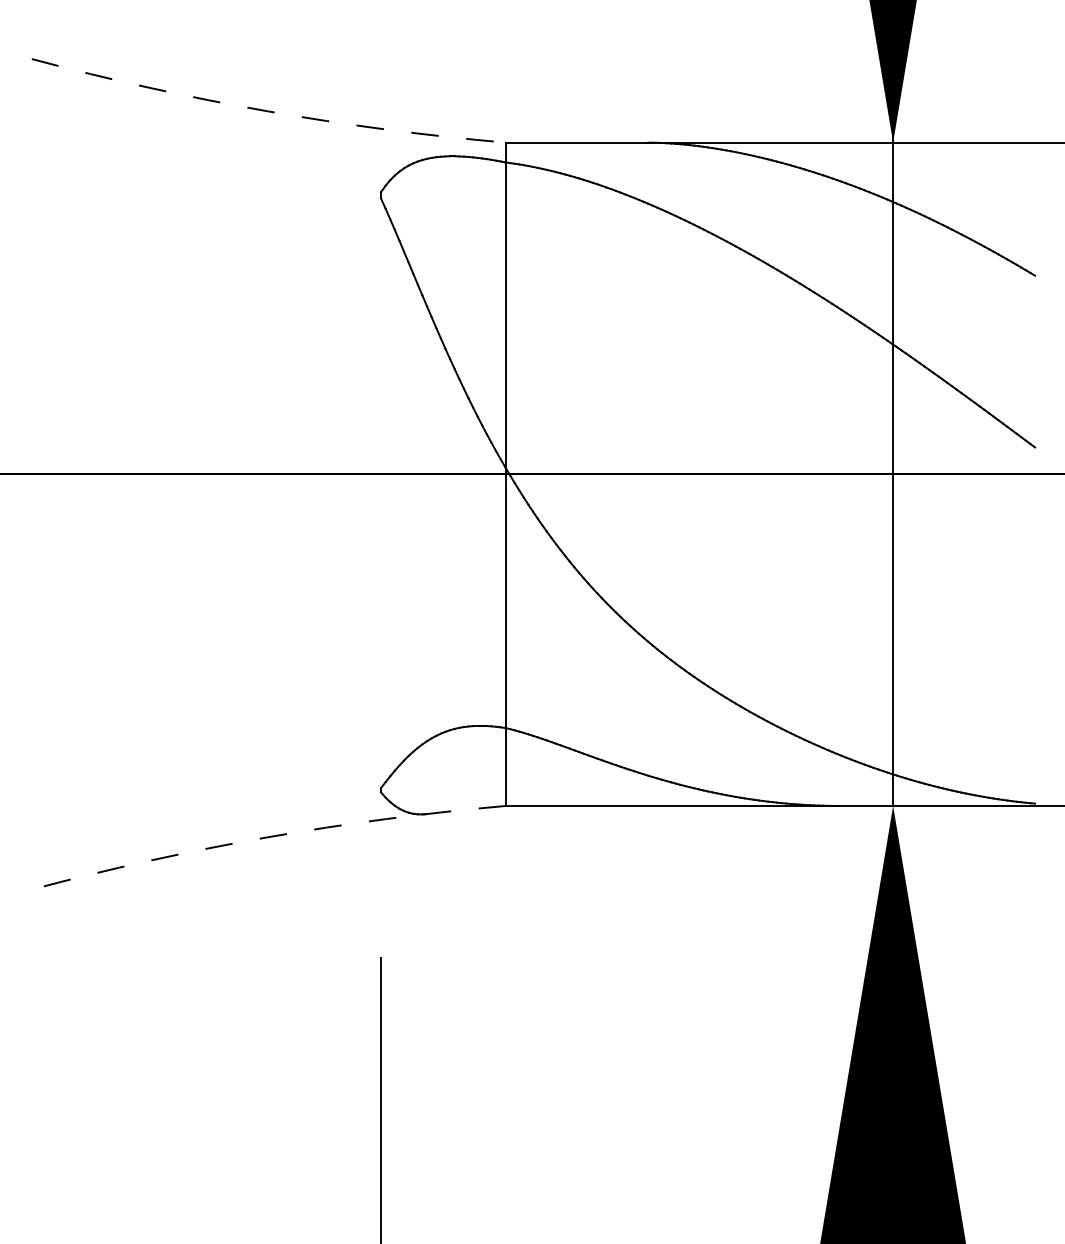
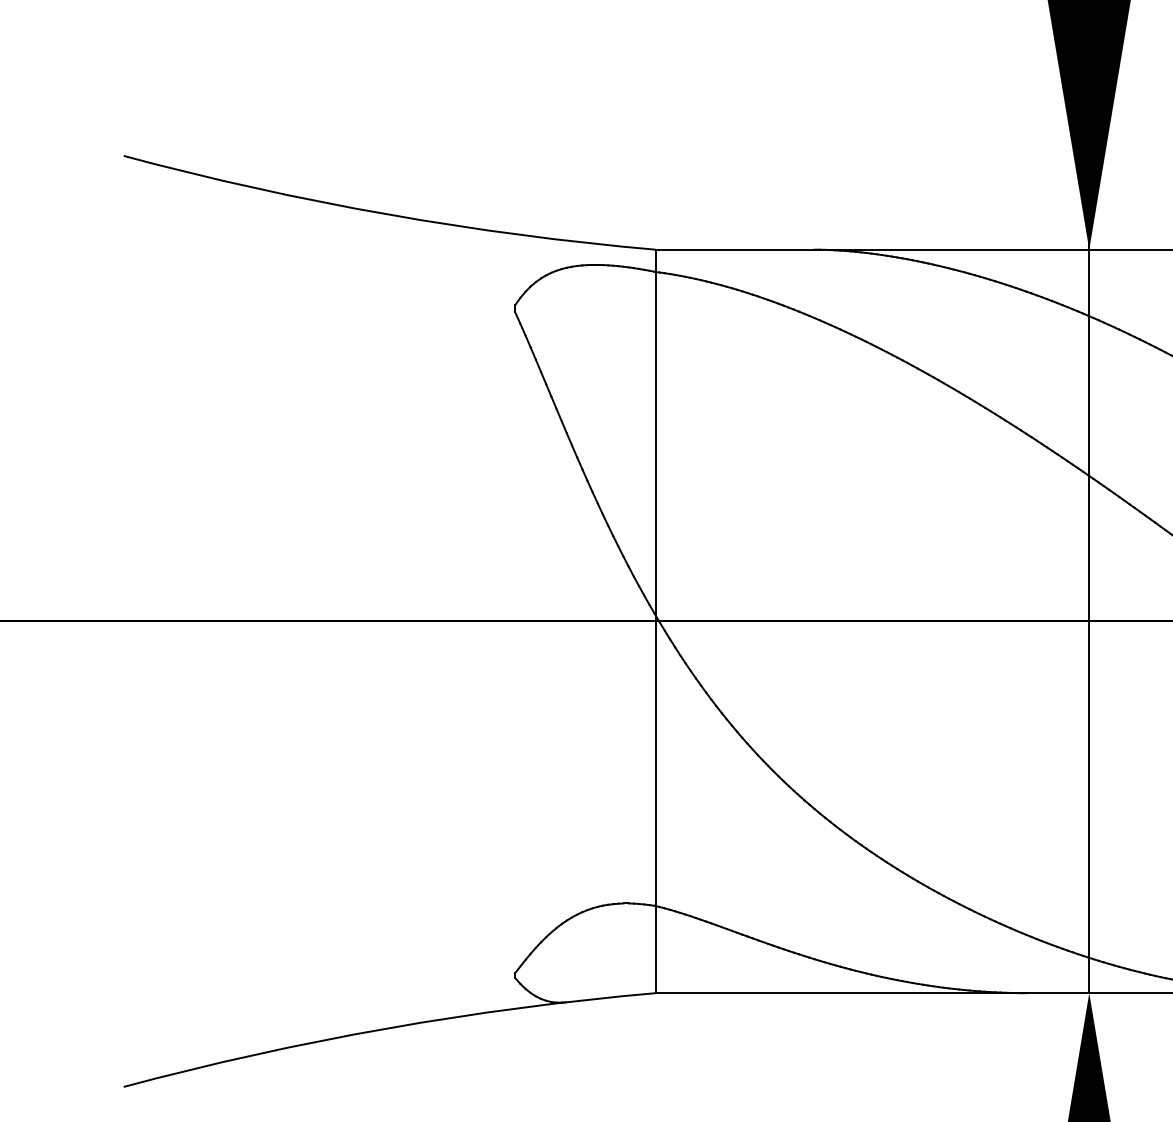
arc: (267, 111) -> (387, 214), dashed -> solid
arc: (267, 837) -> (387, 1028), dashed -> solid

